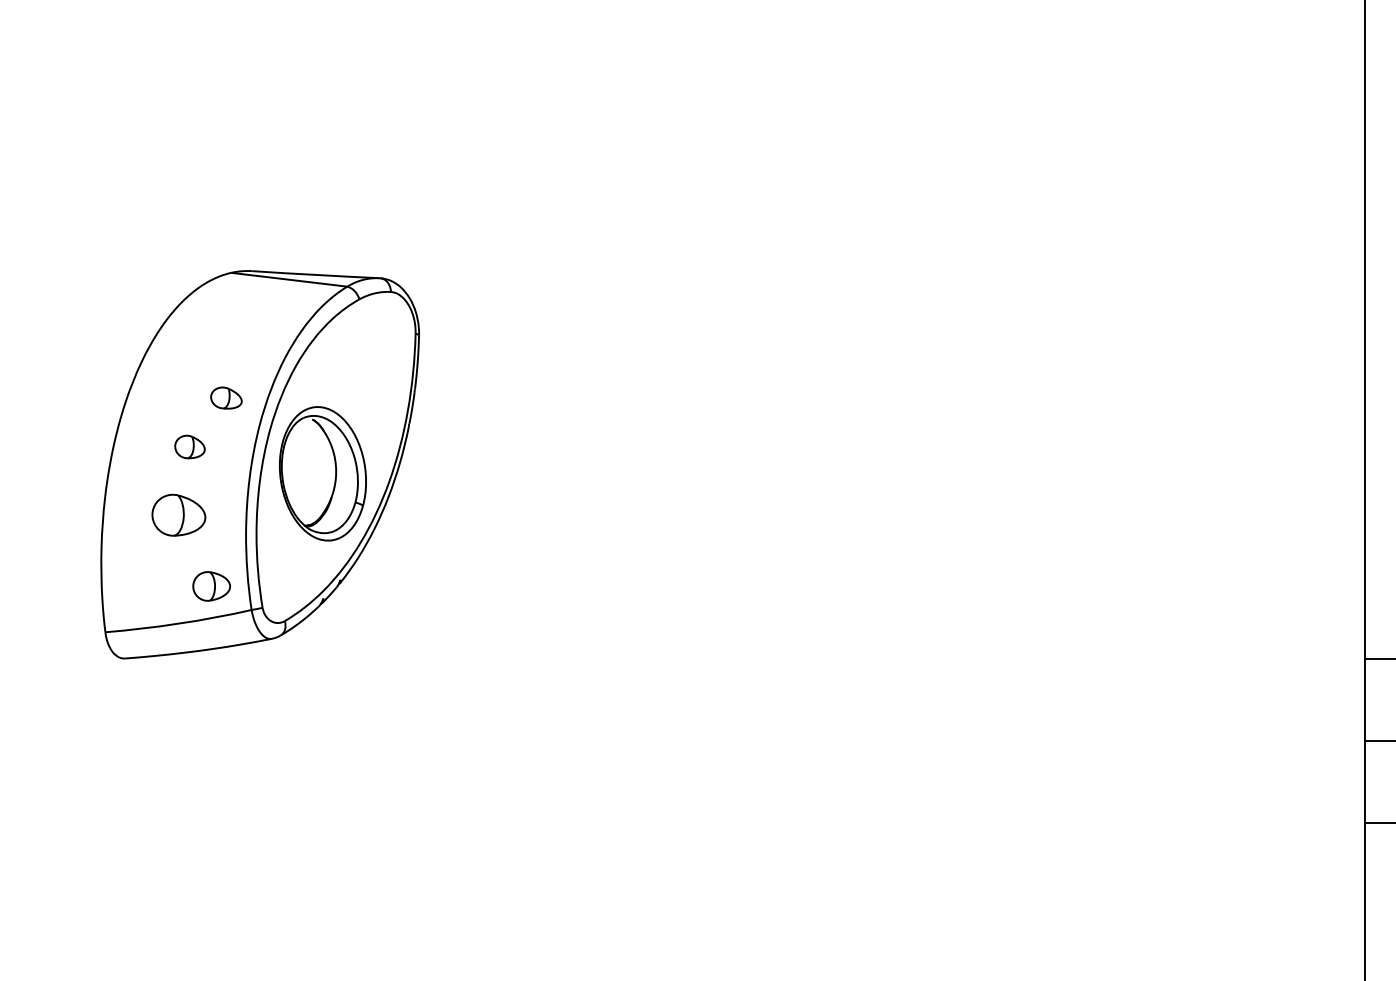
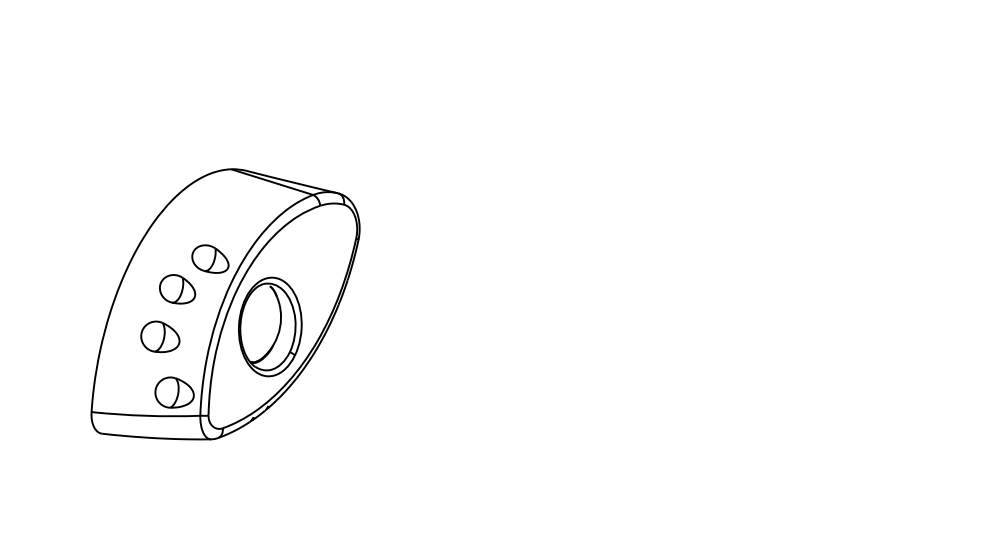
part: (226, 397) -> (210, 258), size x1.67
part: (189, 446) -> (177, 289), size x1.67
part: (211, 586) -> (174, 393), size x1.43

